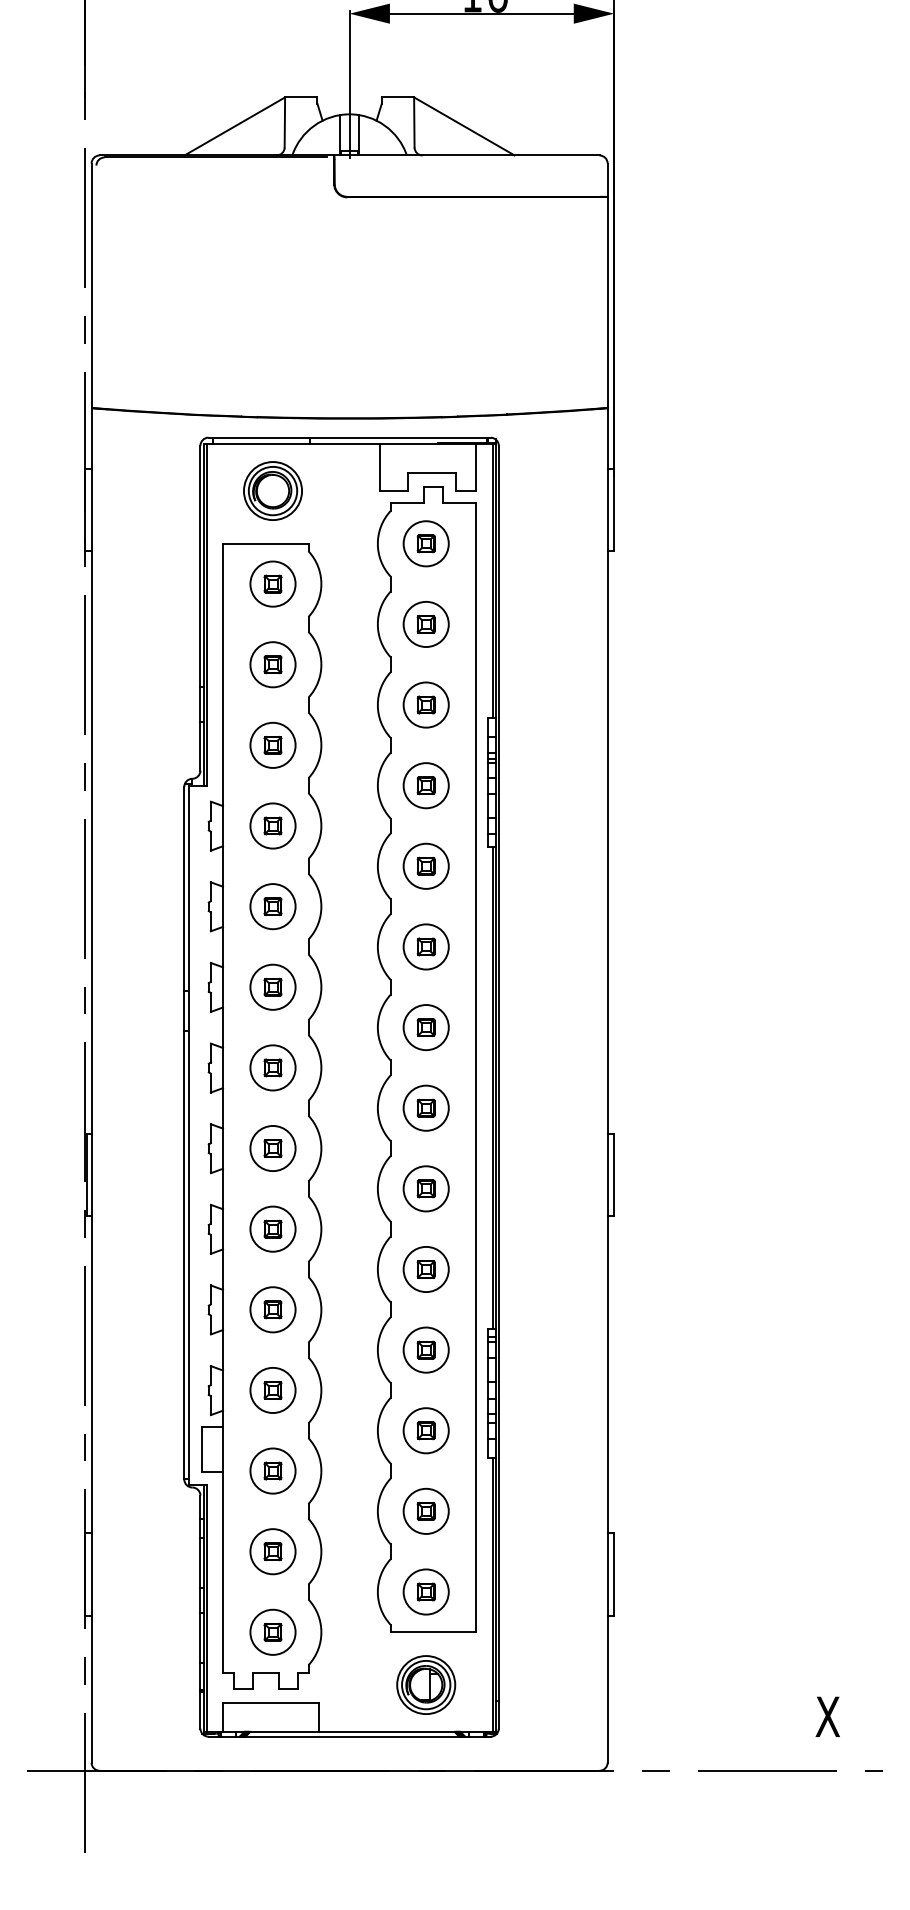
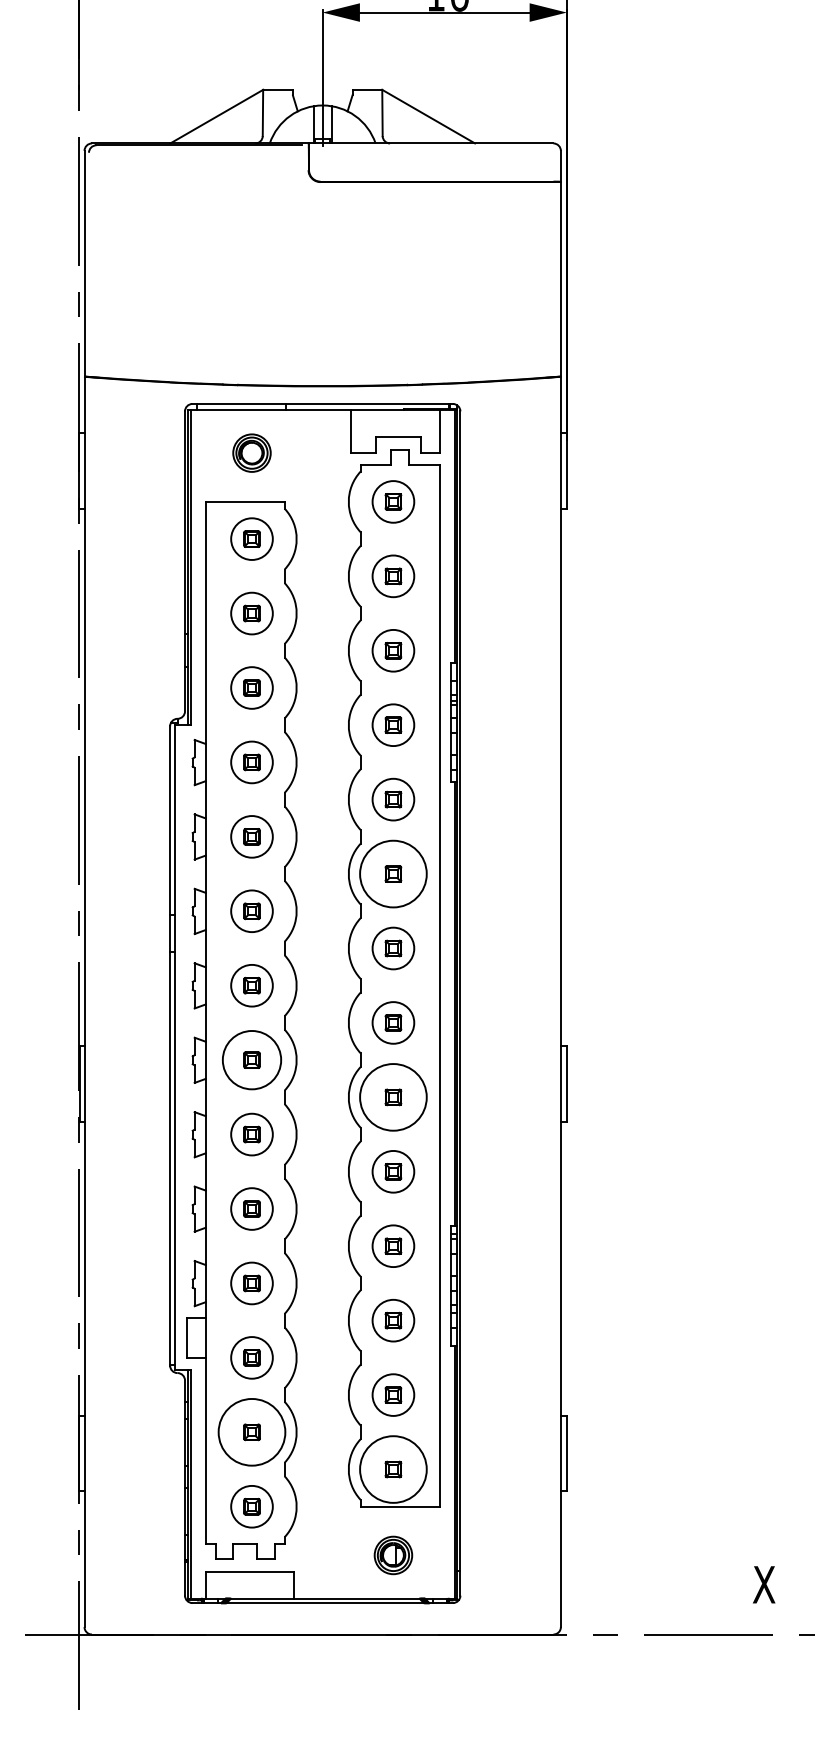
part: (272, 490) -> (251, 452), size x0.7
circle: (426, 946) -> (393, 873), size x1.6
circle: (272, 1148) -> (251, 1060), size x1.4
circle: (426, 1188) -> (393, 1097), size x1.6
circle: (272, 1551) -> (251, 1432), size x1.6
circle: (426, 1591) -> (393, 1469), size x1.6
part: (426, 1685) -> (393, 1555), size x0.7

